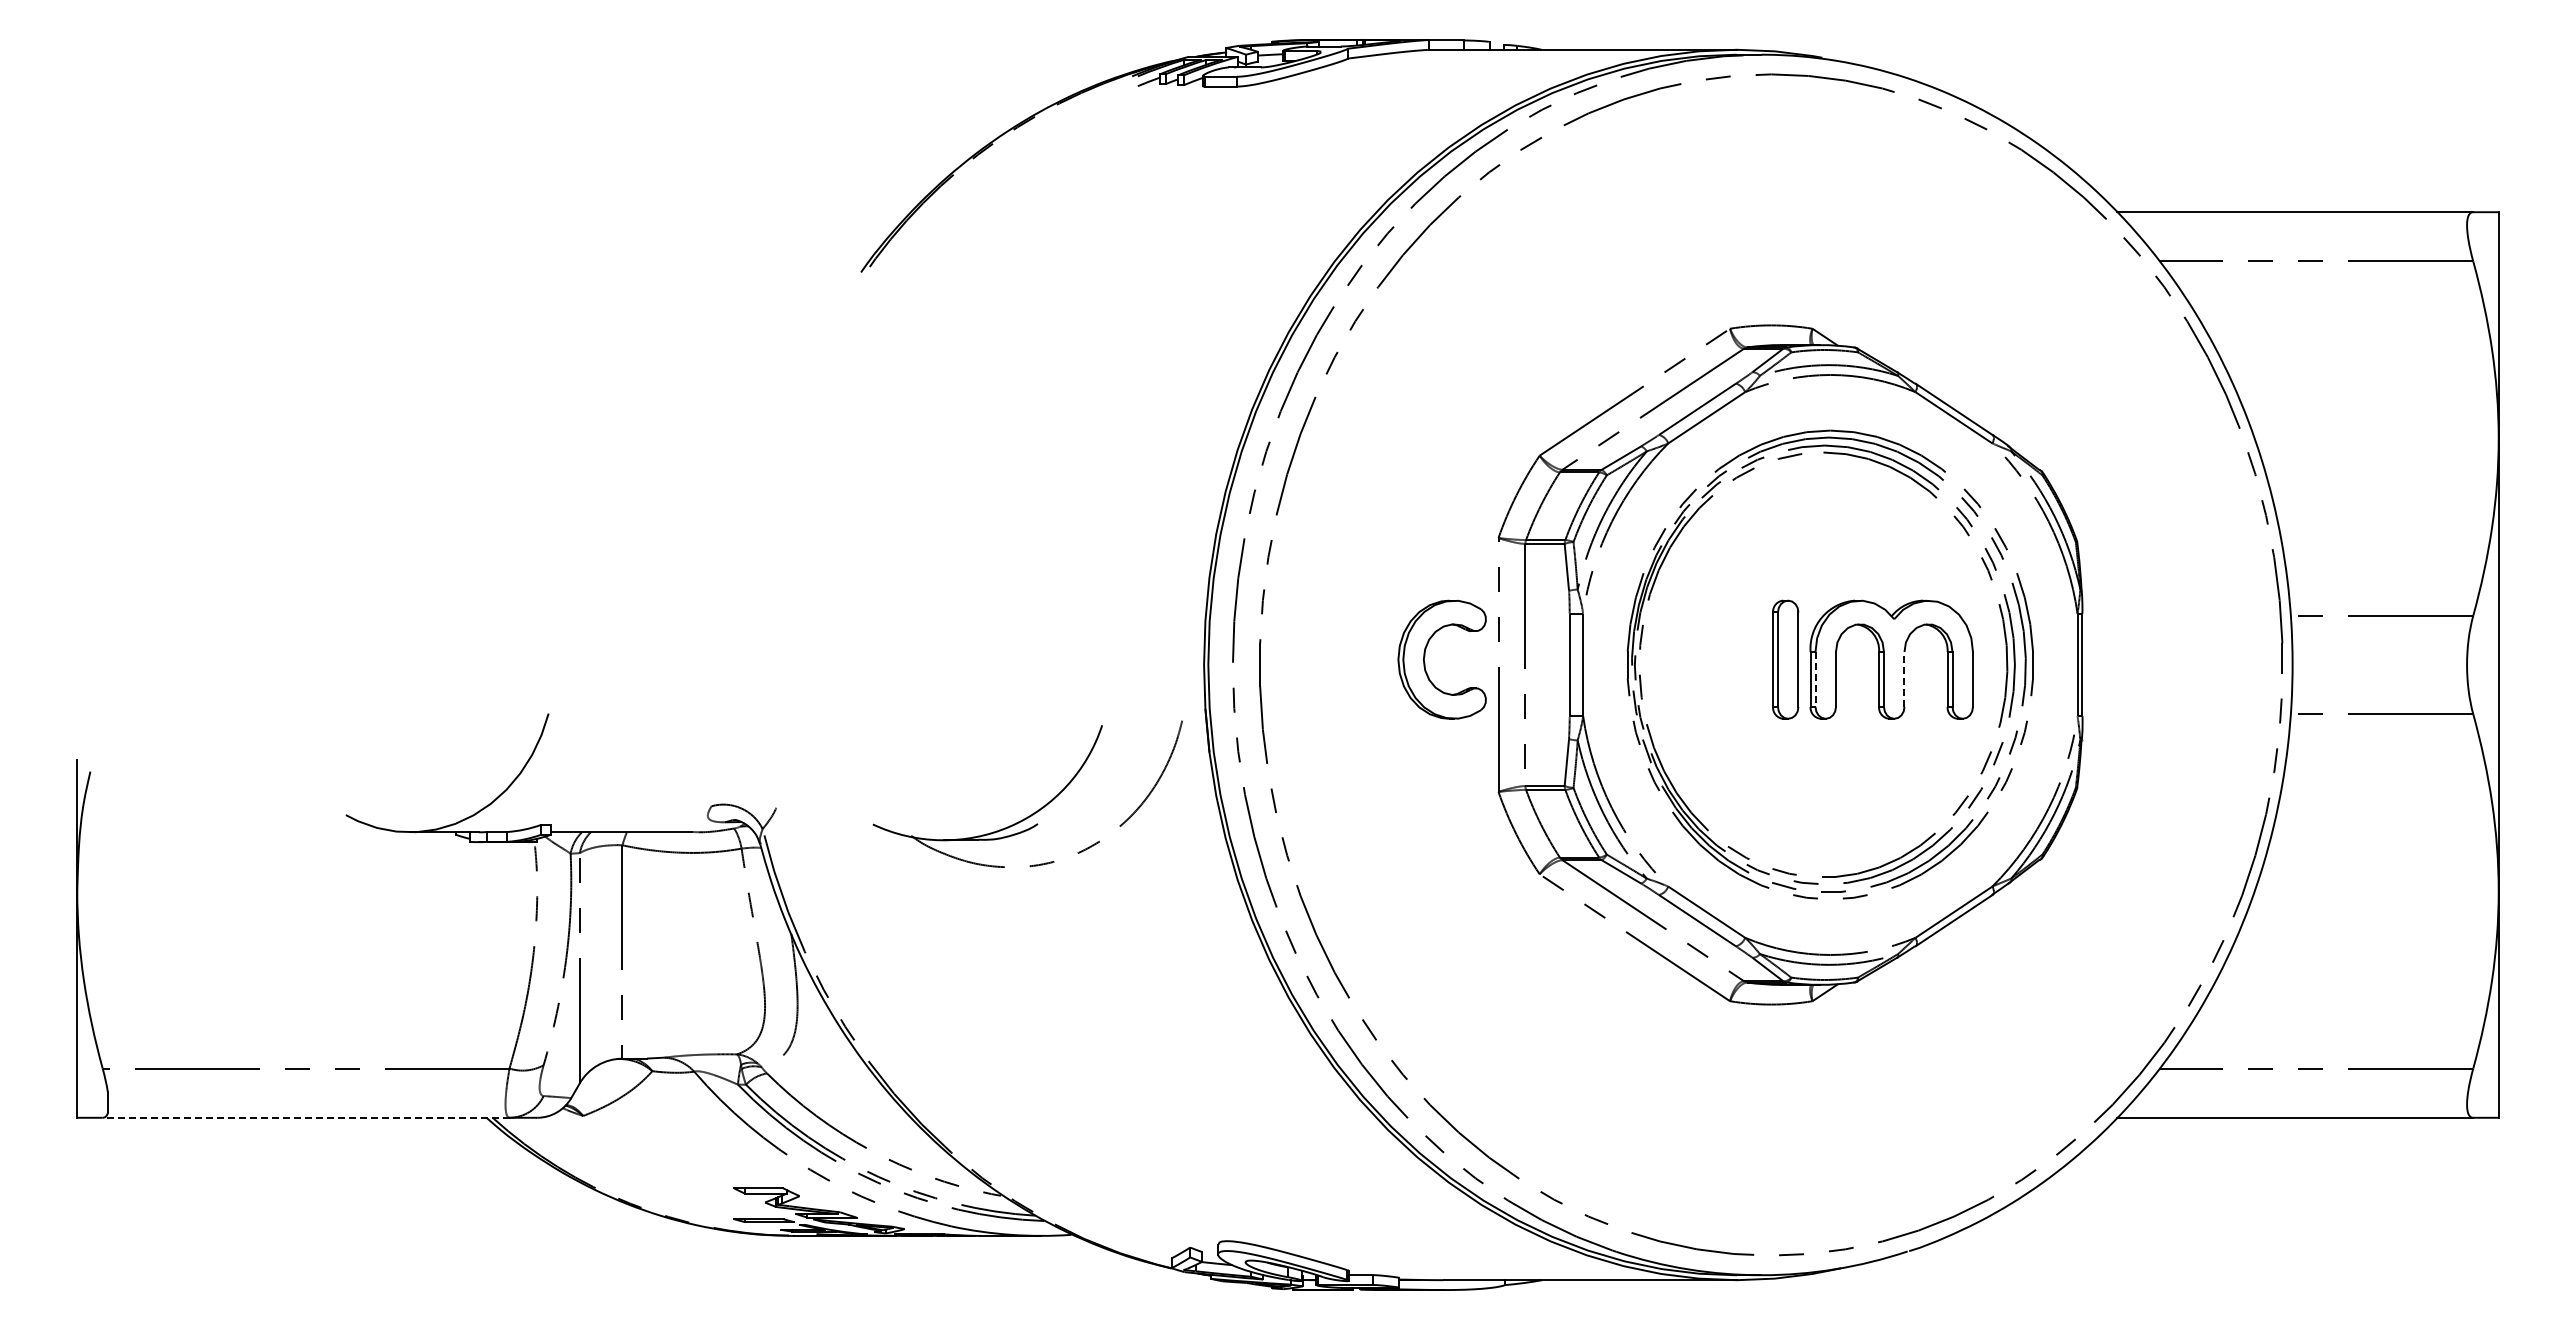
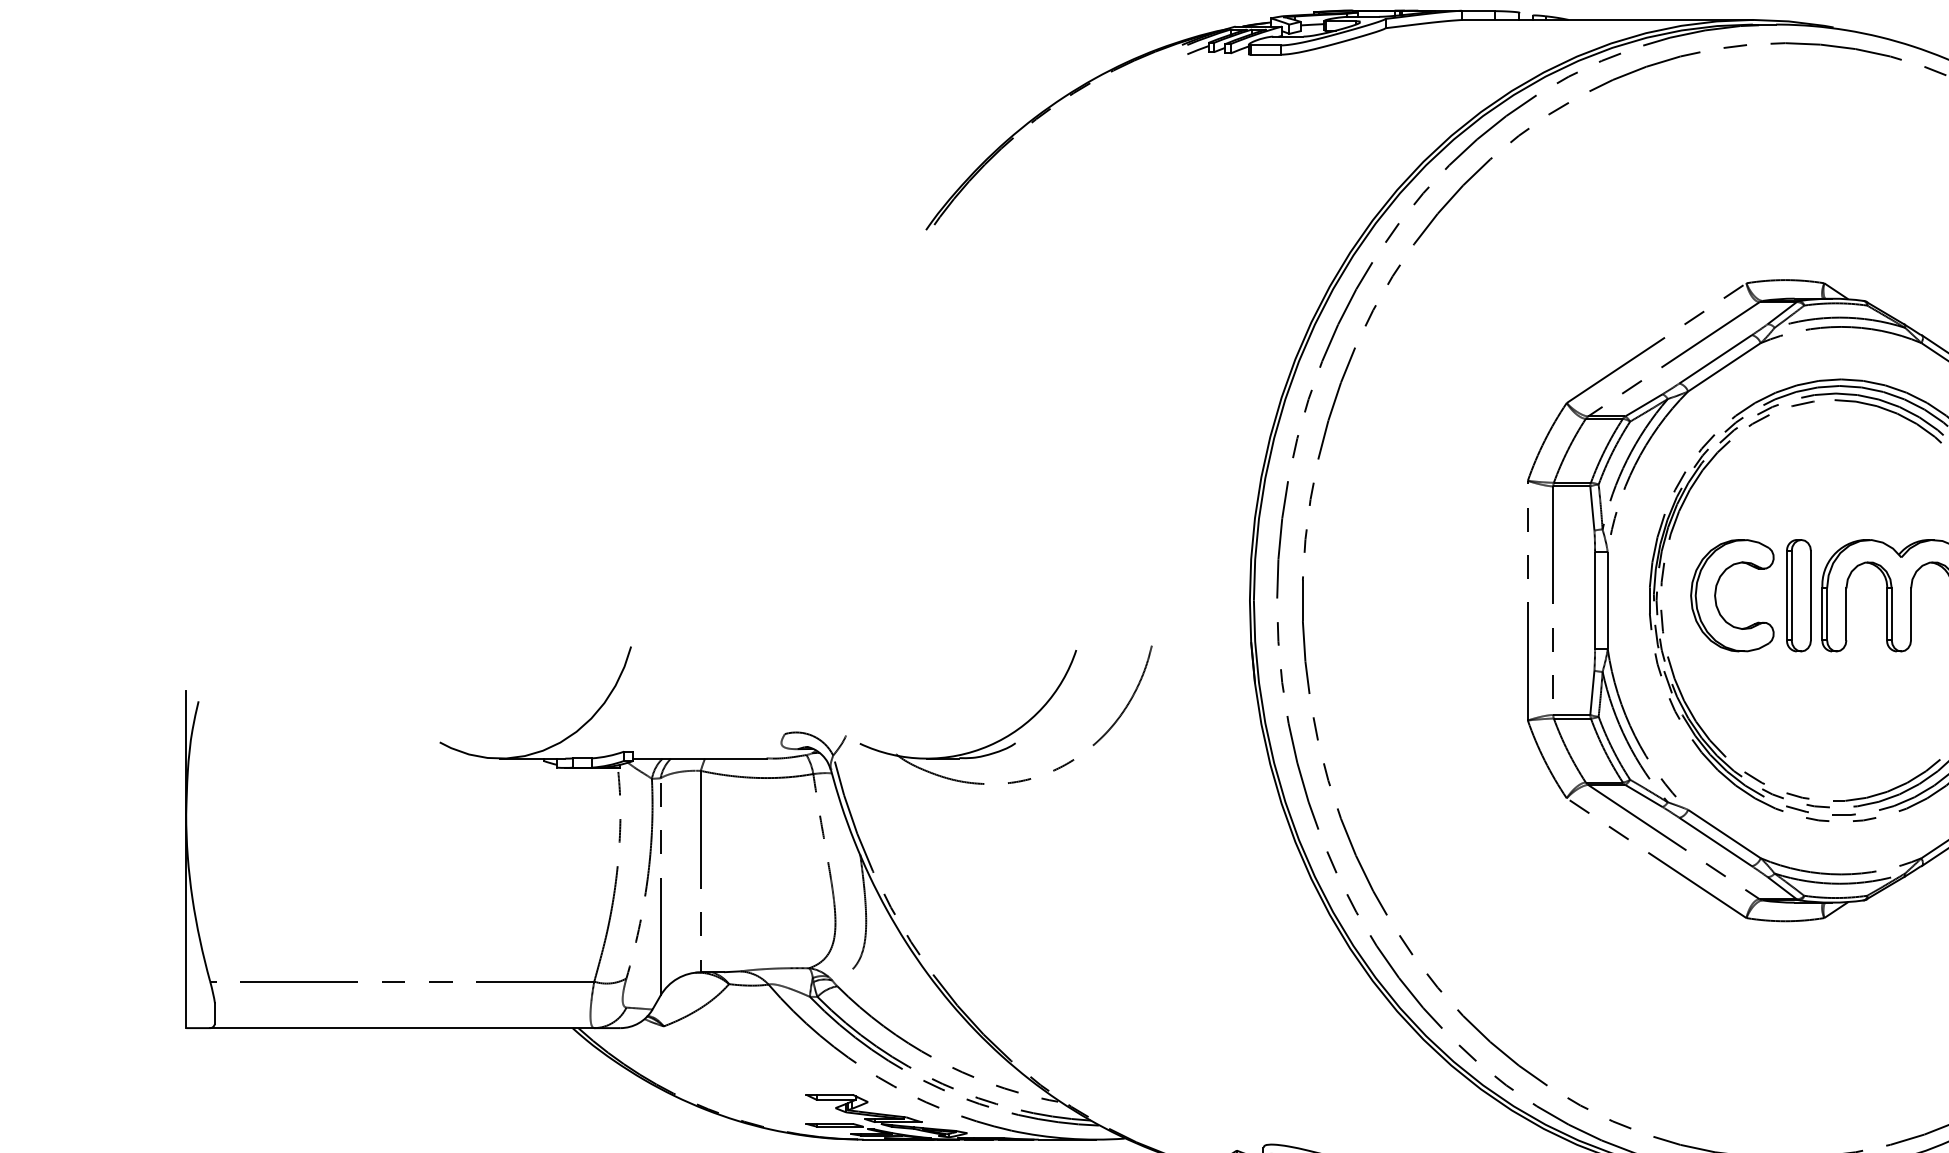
part: (1425, 656) -> (1716, 592), moved
line: (1904, 679) -> (1911, 614), dashed -> solid
line: (1815, 680) -> (1827, 615), dashed -> solid
part: (1039, 808) -> (1017, 728), moved
line: (305, 1117) -> (401, 1027), dashed -> solid

